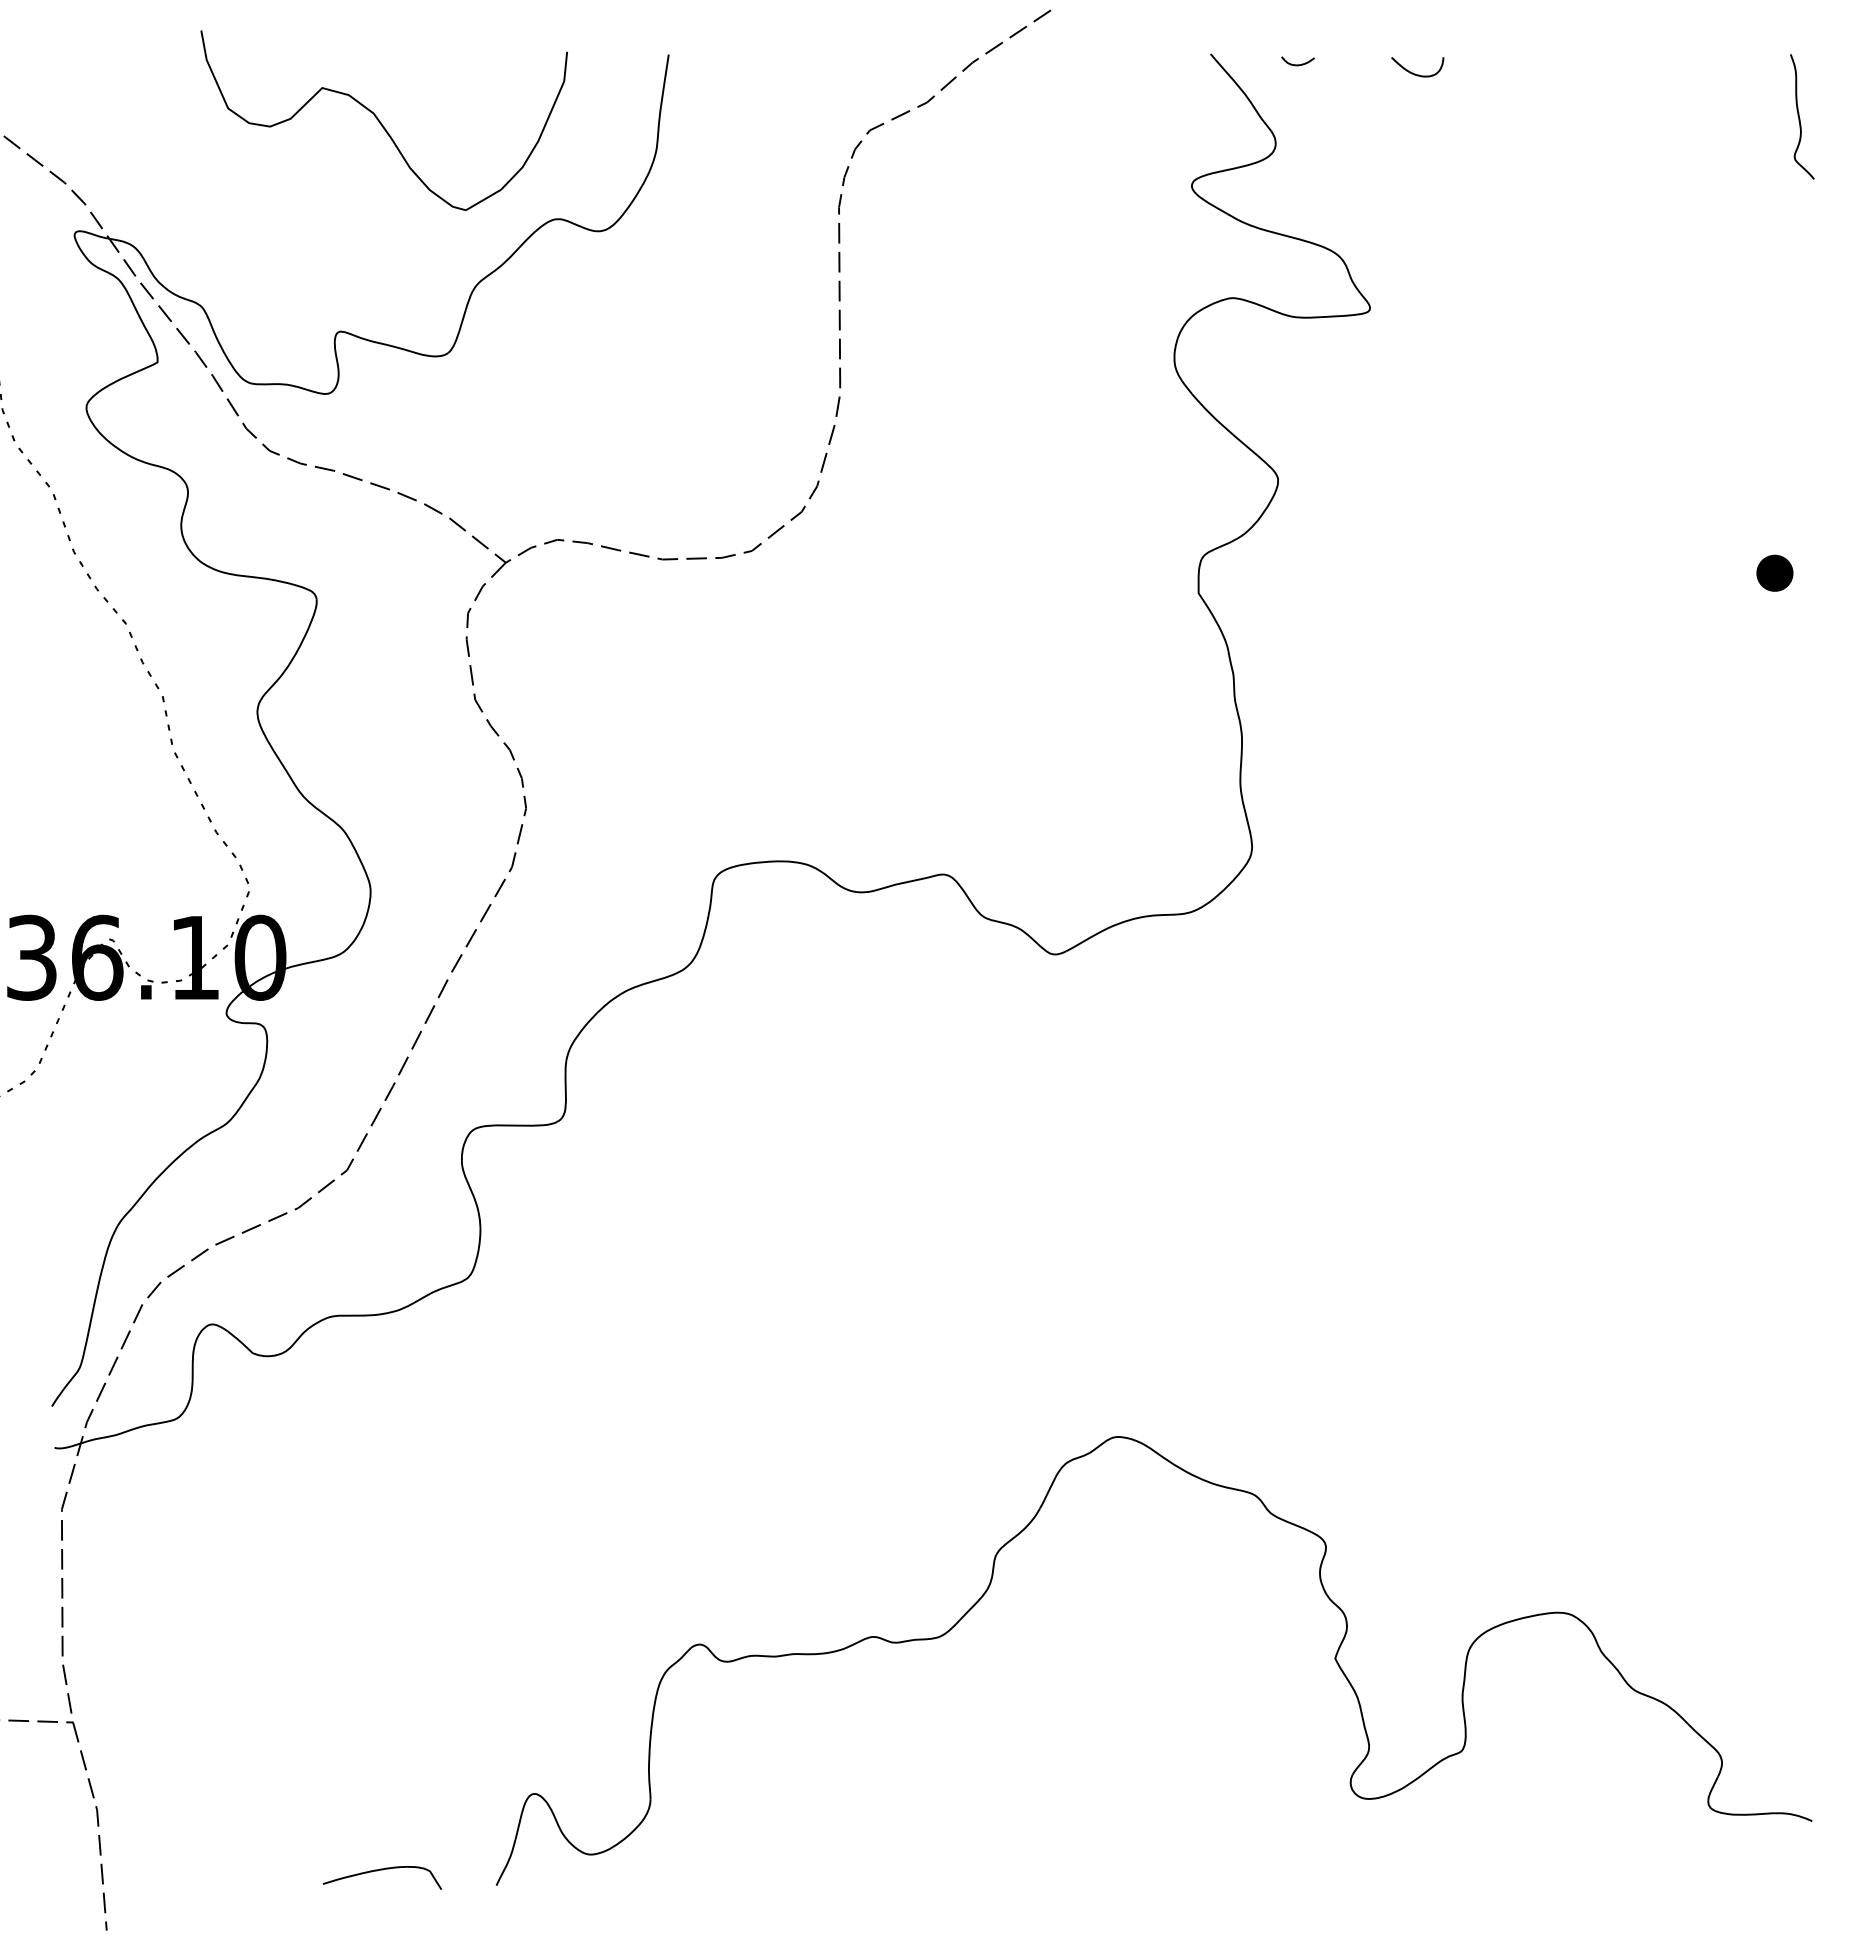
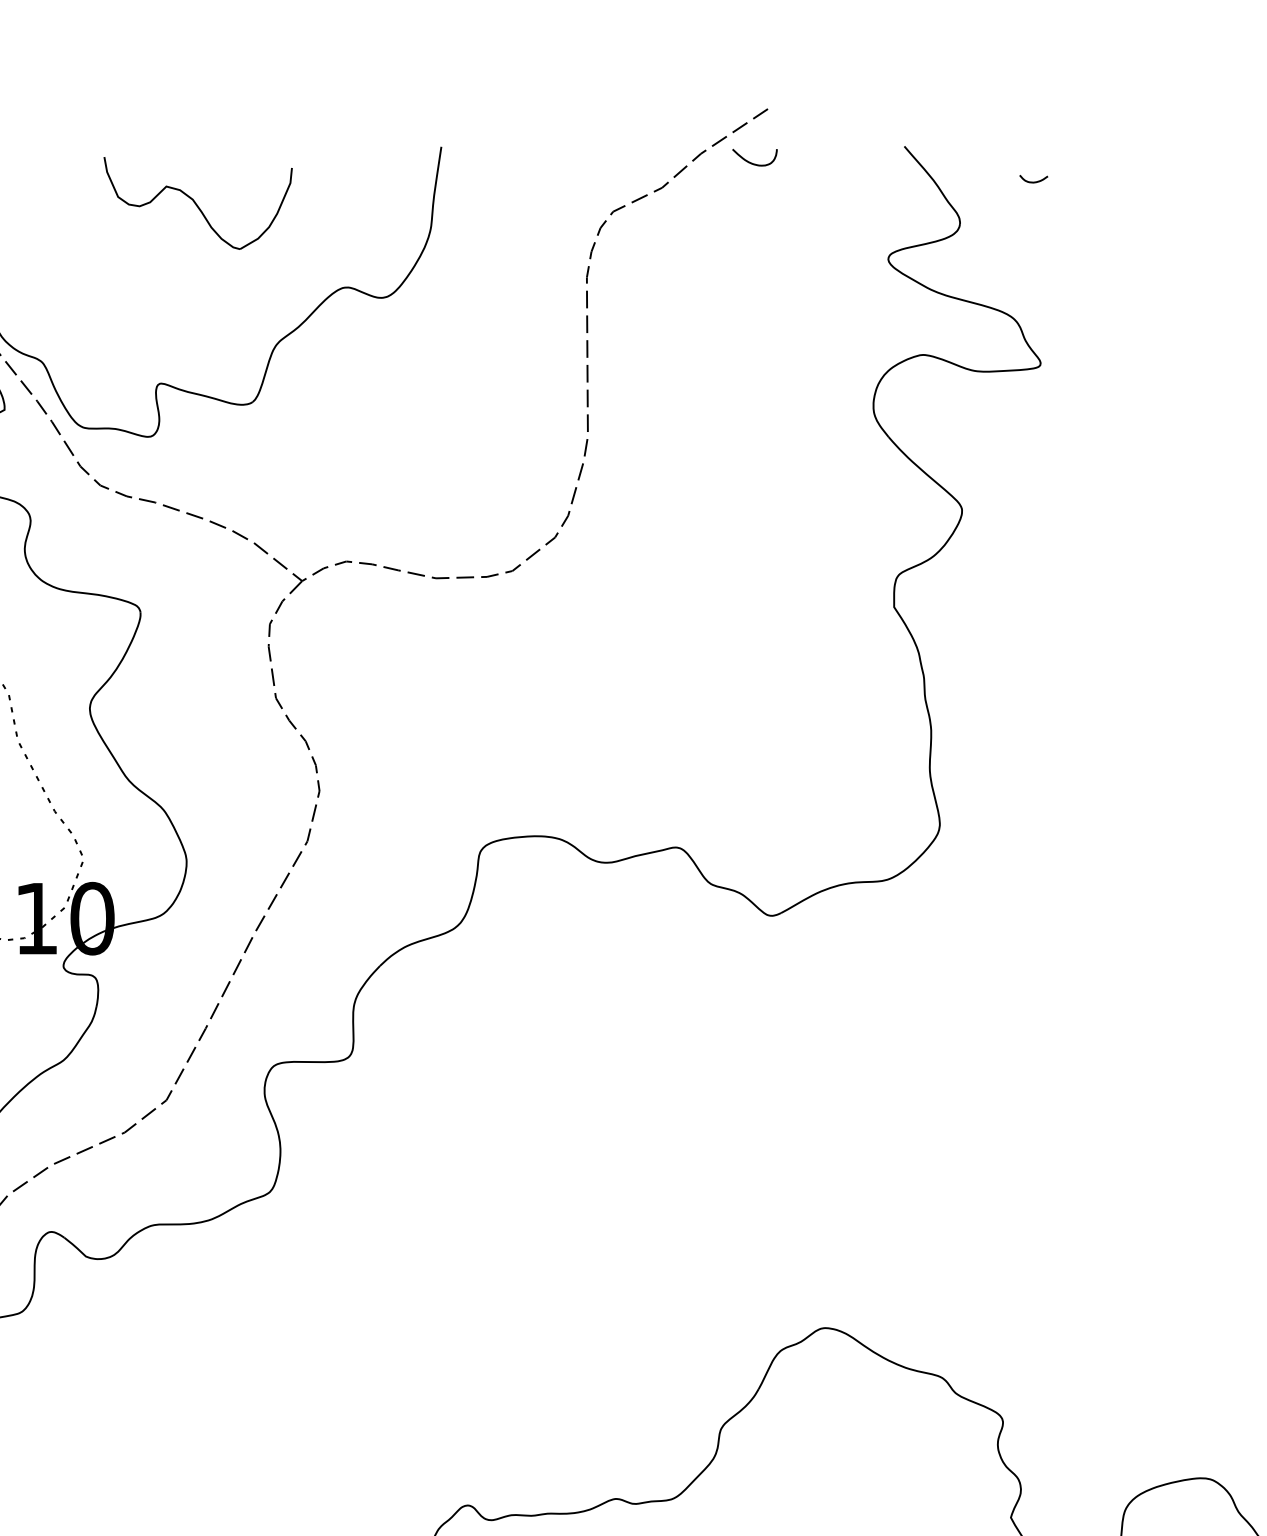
curve: (1297, 64) -> (1033, 181), moved
curve: (1415, 73) -> (753, 163), moved
part: (383, 120) -> (197, 203), size x0.6

